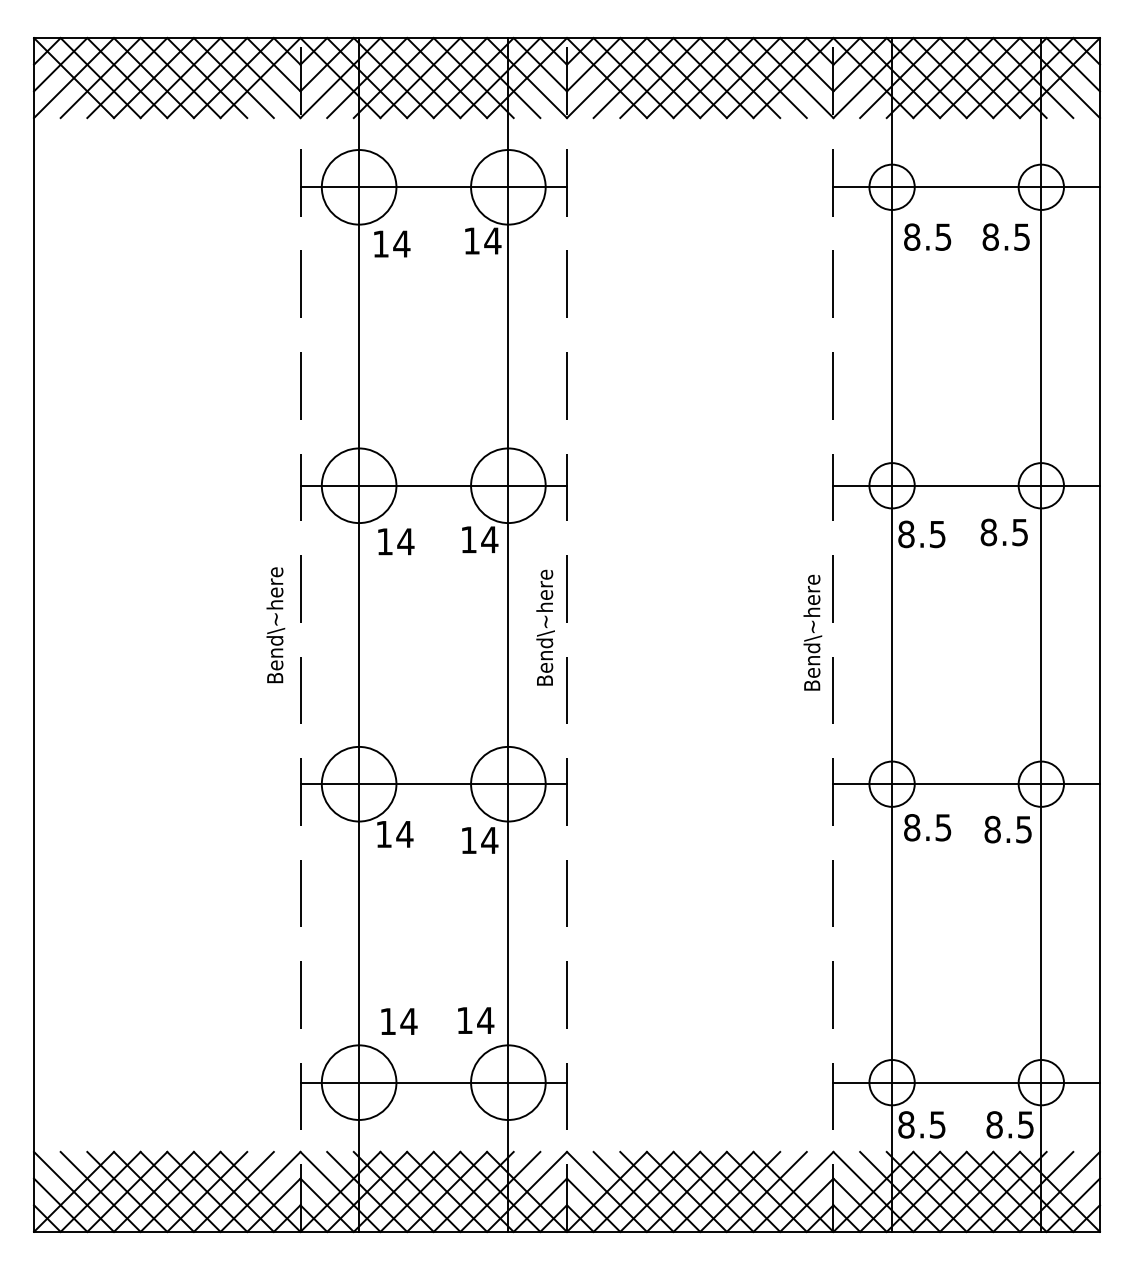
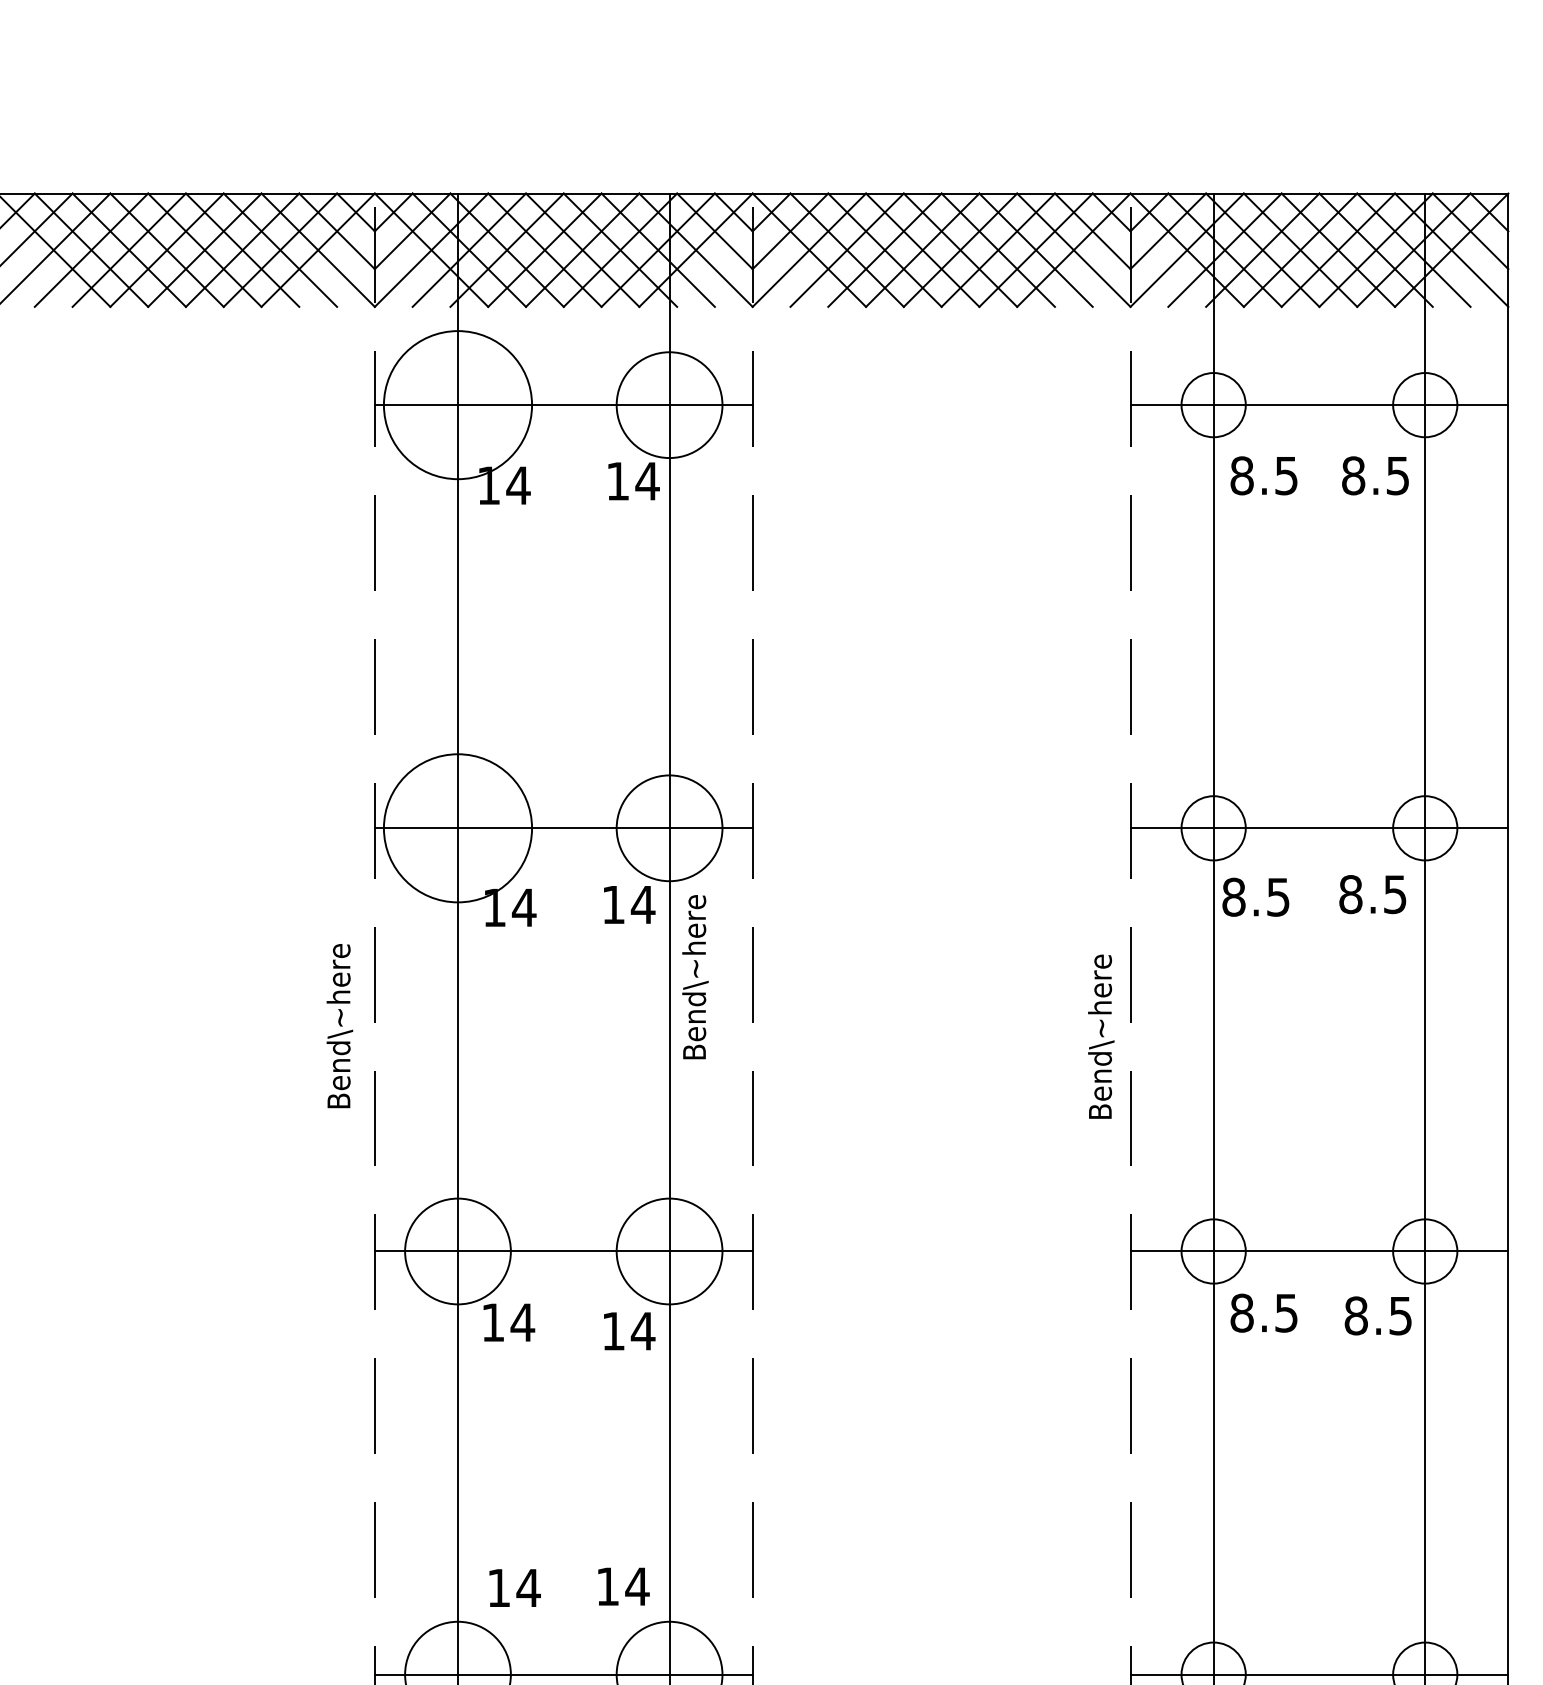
circle: (358, 187) -> (457, 405), size x1.4
circle: (358, 485) -> (457, 827), size x1.4
text: (545, 627) -> (695, 976), moved

